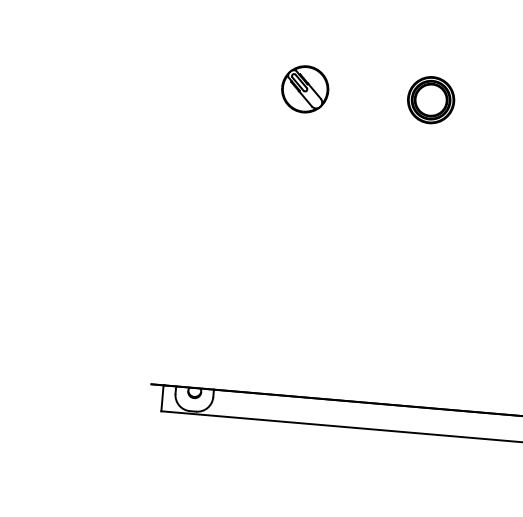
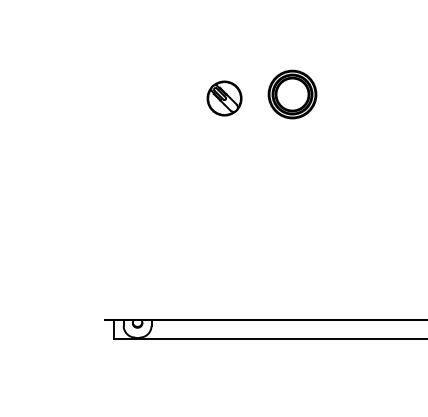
part: (305, 89) -> (224, 98), moved
part: (431, 100) -> (292, 94), size x1.4

